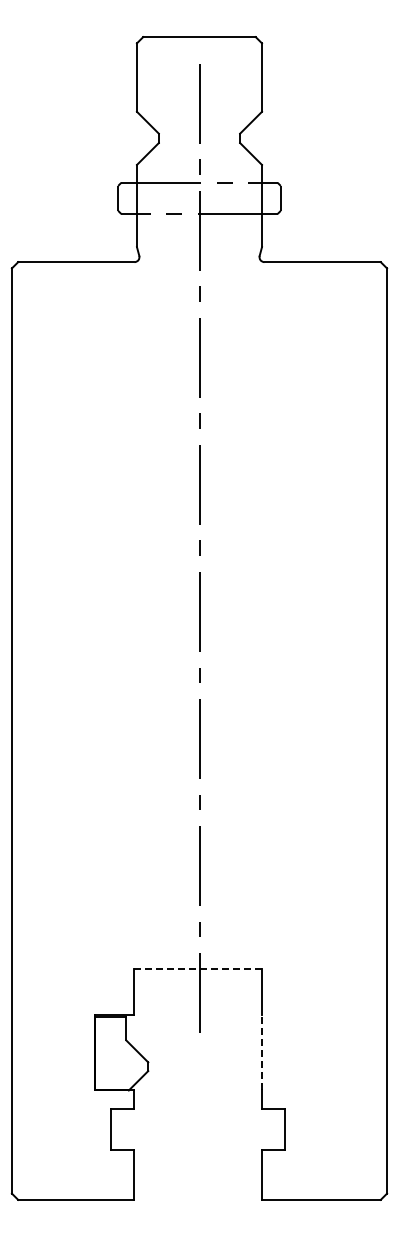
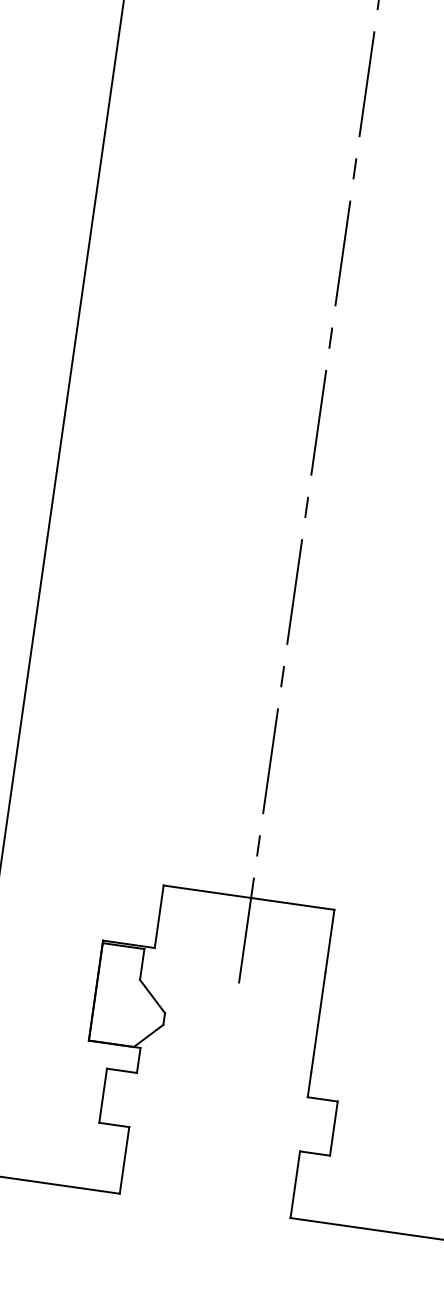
line: (197, 968) -> (248, 897), dashed -> solid
line: (262, 1052) -> (319, 1021), dashed -> solid

